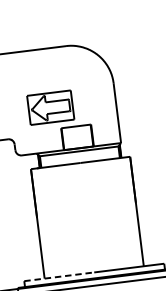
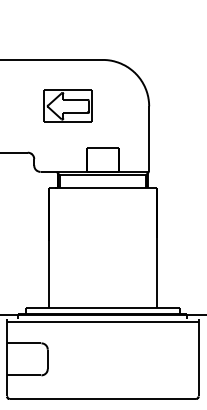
part: (50, 107) -> (67, 105), moved
line: (60, 276) -> (65, 307), dashed -> solid

